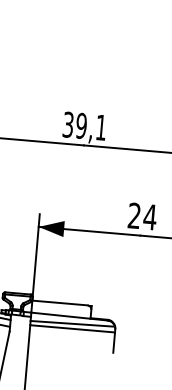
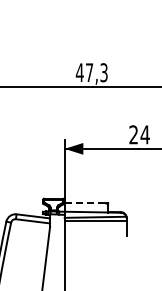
text: (84, 125) -> (91, 72), 39,1 -> 47,3
line: (59, 302) -> (84, 202), solid -> dashed

